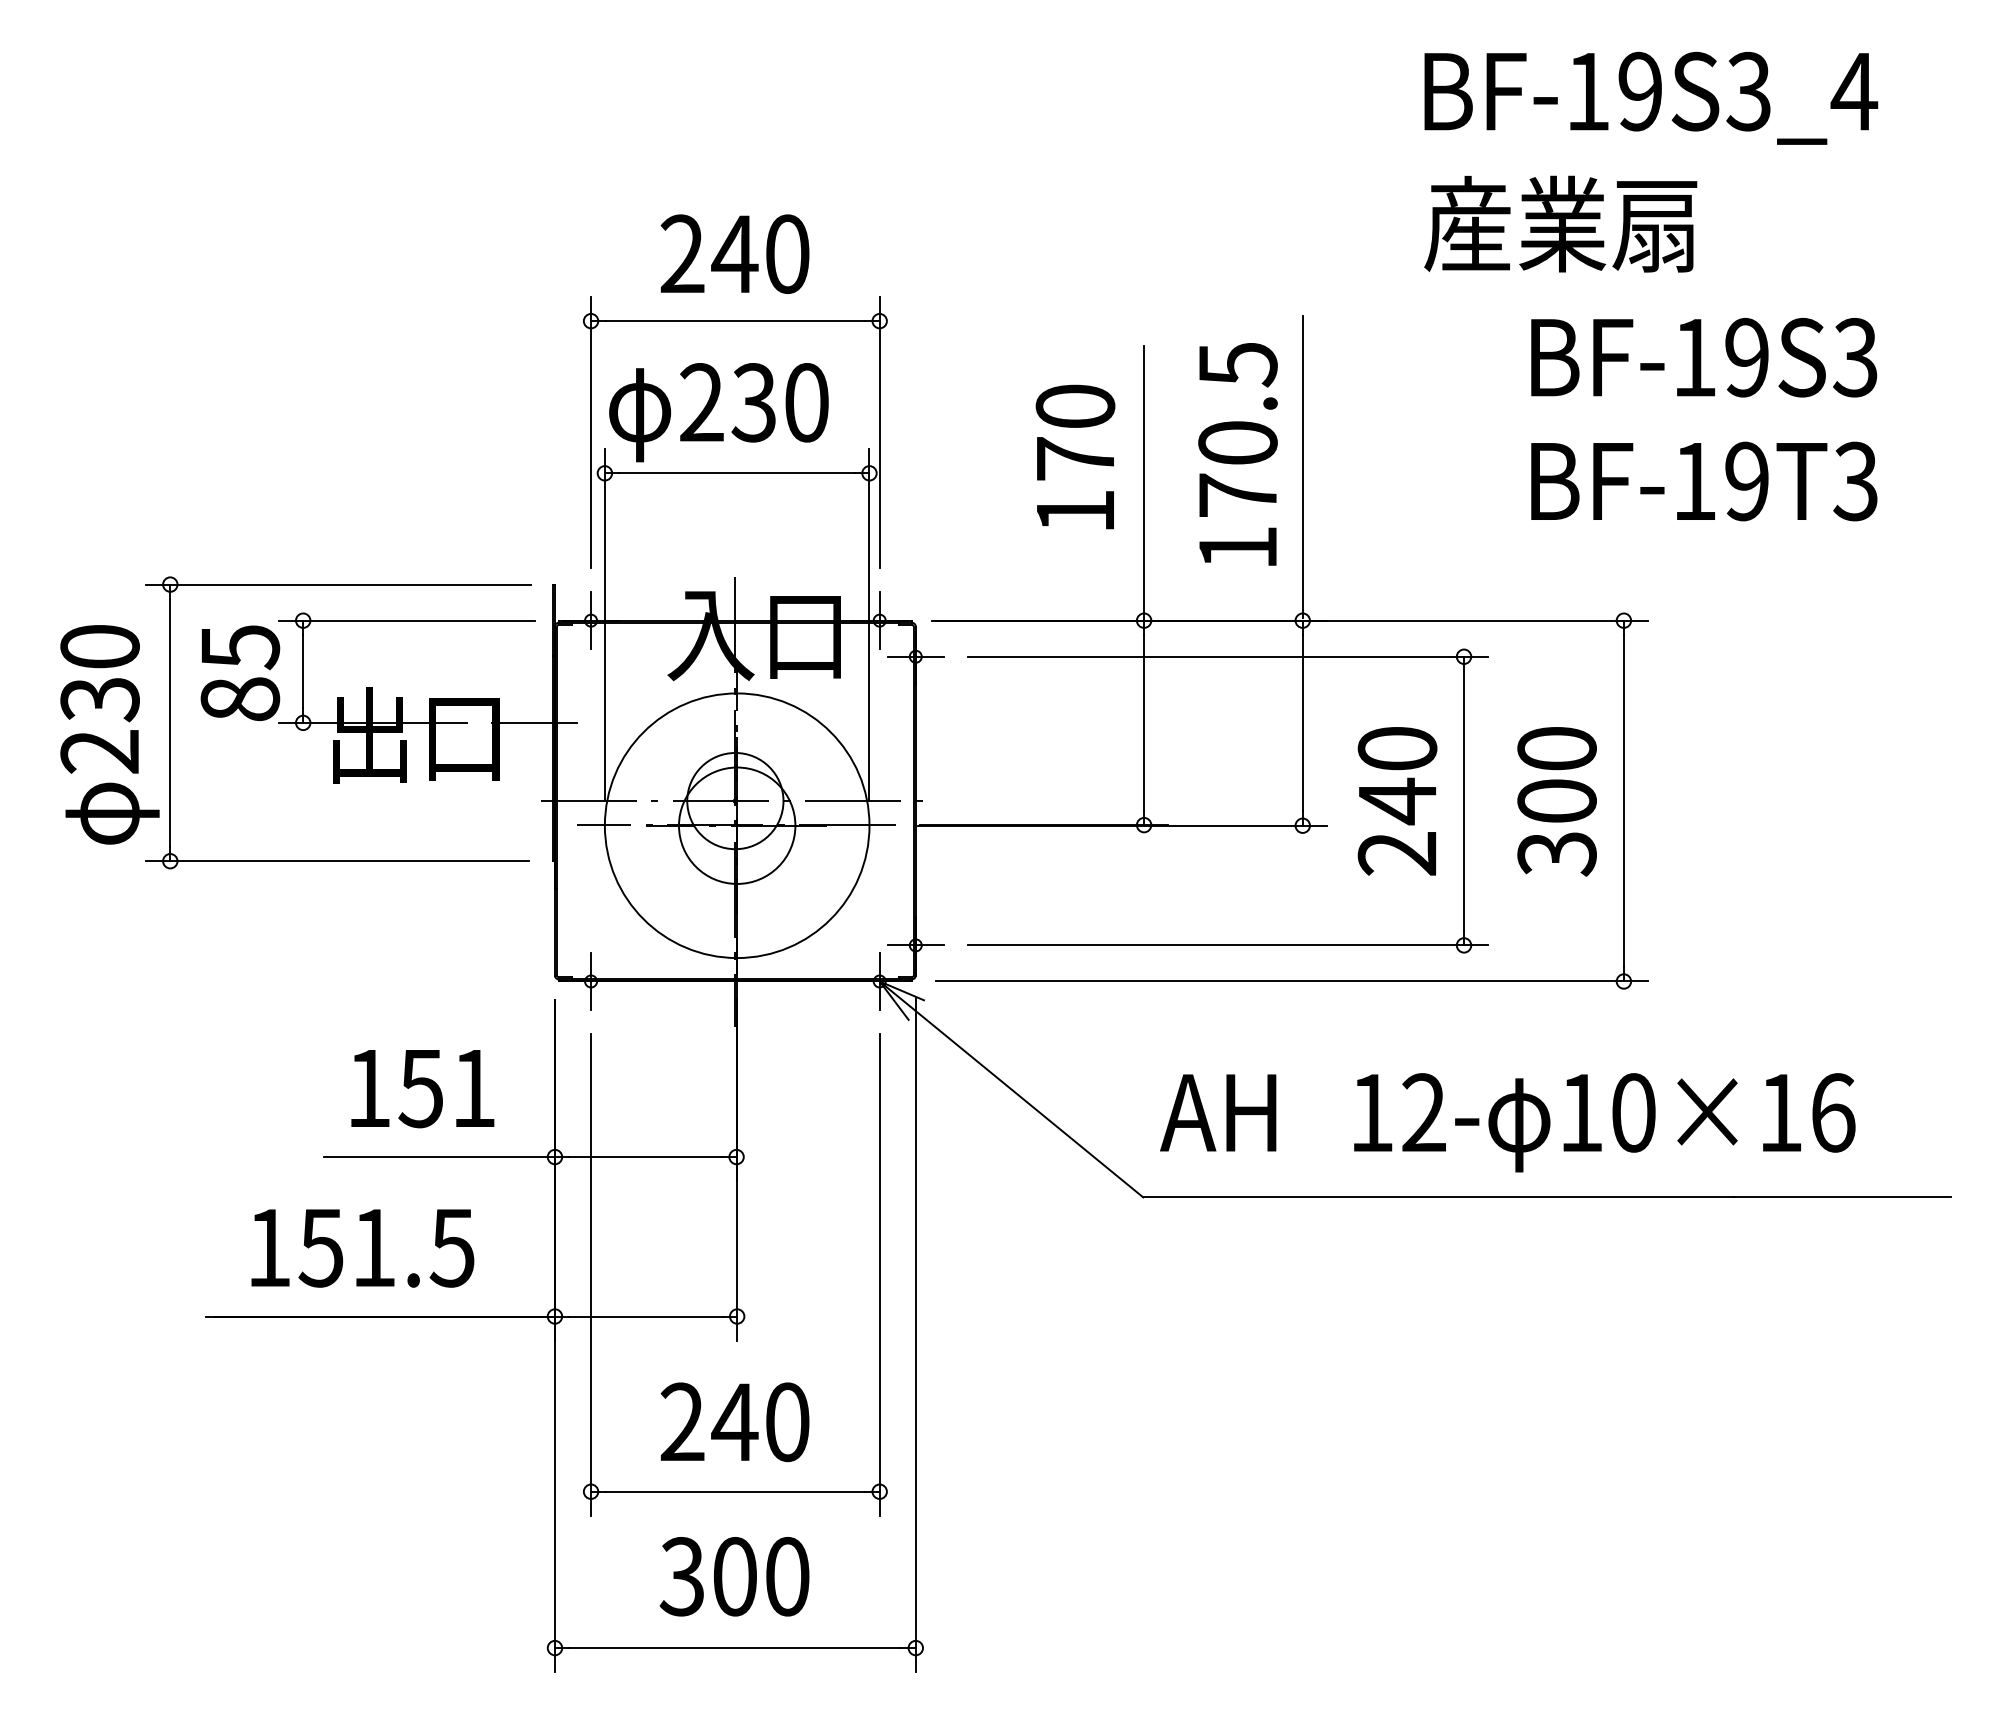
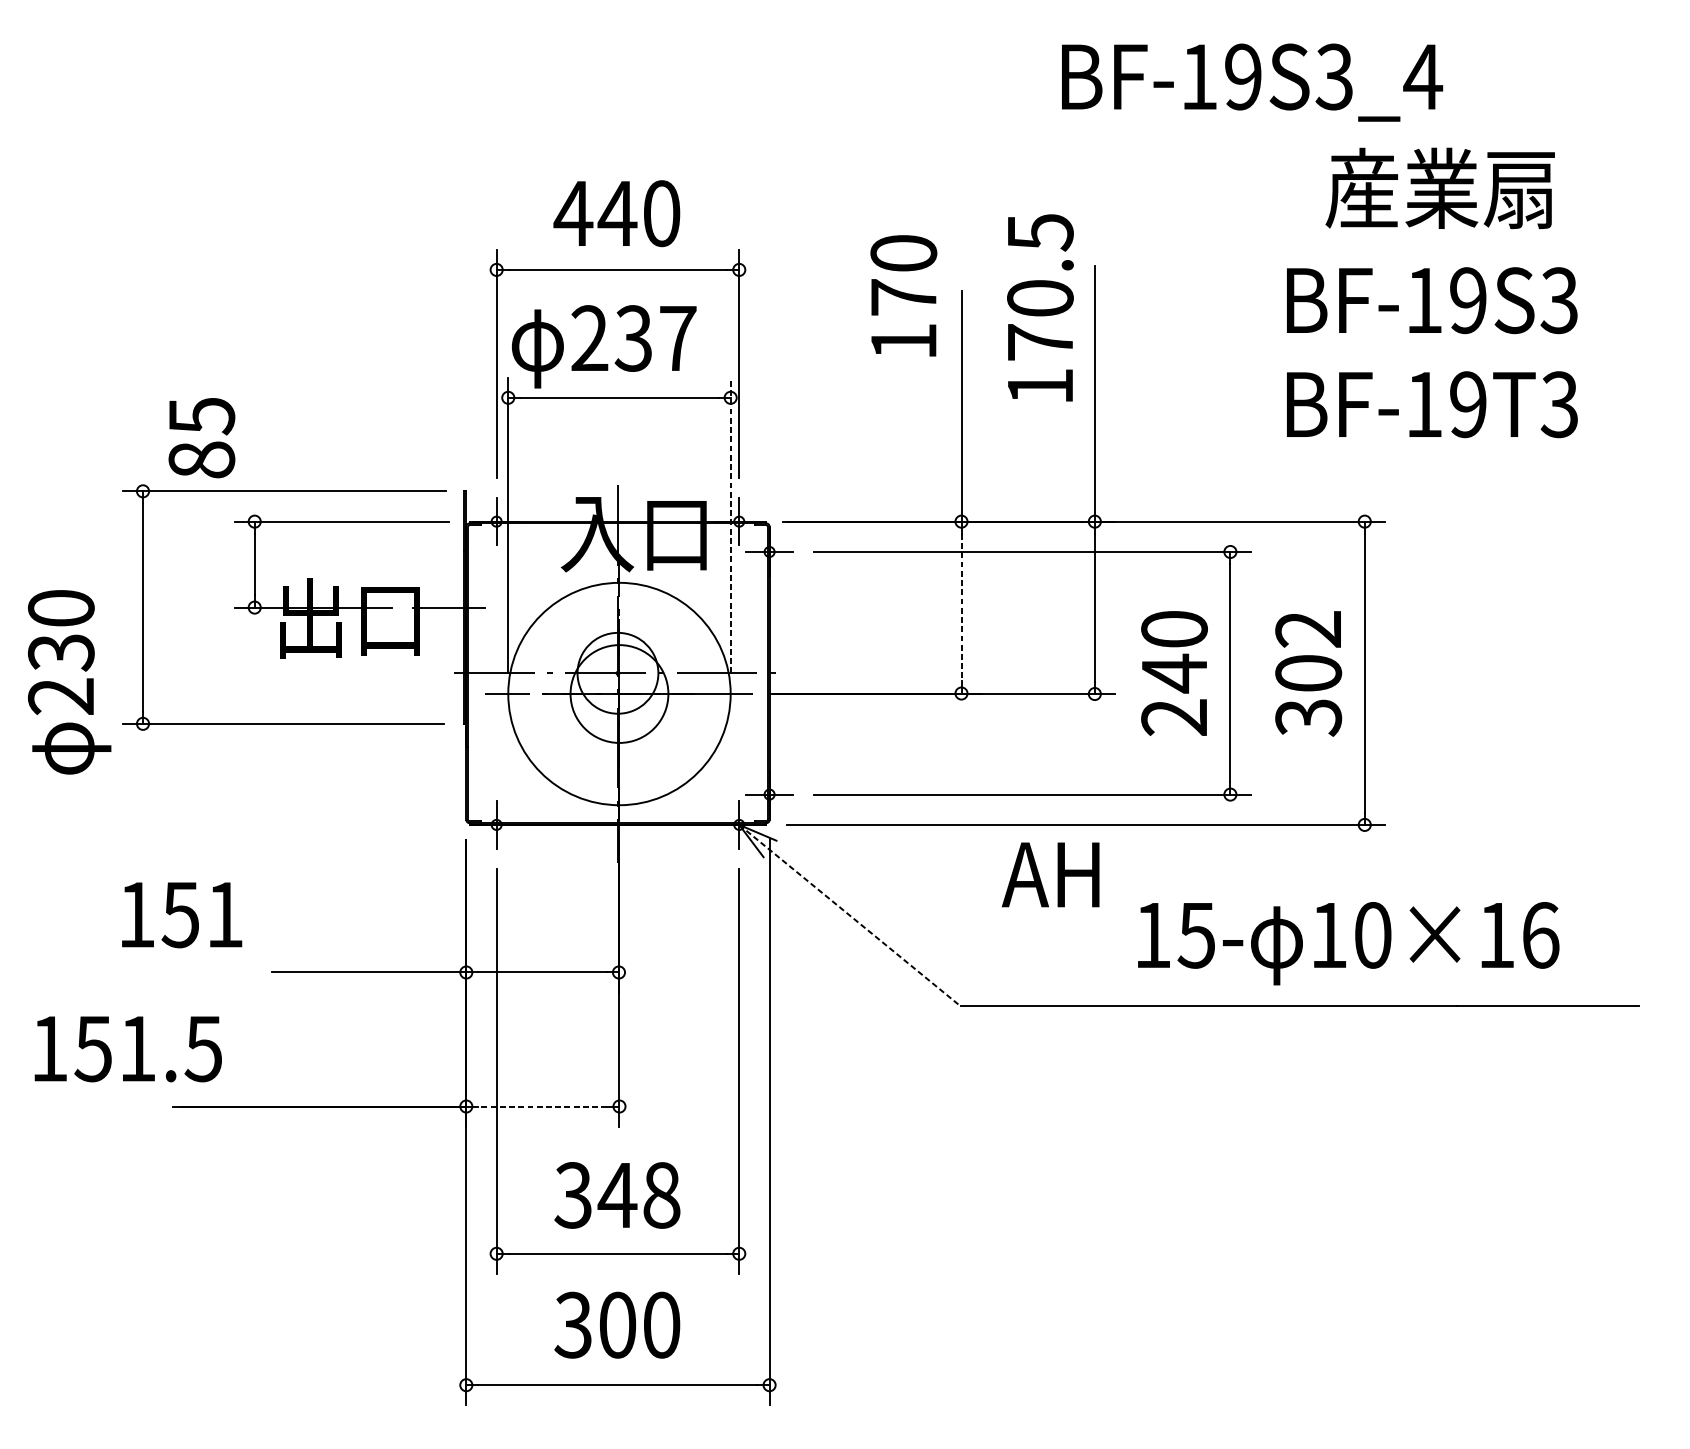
text: (1651, 97) -> (1252, 81), moved
text: (1560, 223) -> (1440, 187), moved
text: (682, 253) -> (573, 213), 240 -> 440
text: (806, 402) -> (677, 338), 230 -> 237
text: (1237, 454) -> (1039, 308), moved
text: (1075, 456) -> (903, 295), moved
line: (869, 625) -> (730, 525), solid -> dashed
text: (240, 672) -> (202, 437), moved
line: (1144, 722) -> (961, 607), solid -> dashed
text: (109, 734) -> (69, 682), moved
text: (1556, 748) -> (1308, 629), 300 -> 302
text: (422, 1089) -> (181, 915), moved
line: (1011, 1089) -> (850, 915), solid -> dashed
text: (1218, 1112) -> (1050, 874), moved
text: (1423, 1112) -> (1196, 935), 12- -> 15-
text: (362, 1248) -> (128, 1049), moved
line: (646, 1316) -> (543, 1106), solid -> dashed
text: (734, 1422) -> (617, 1195), 240 -> 348

